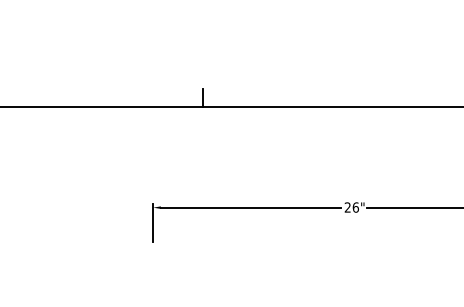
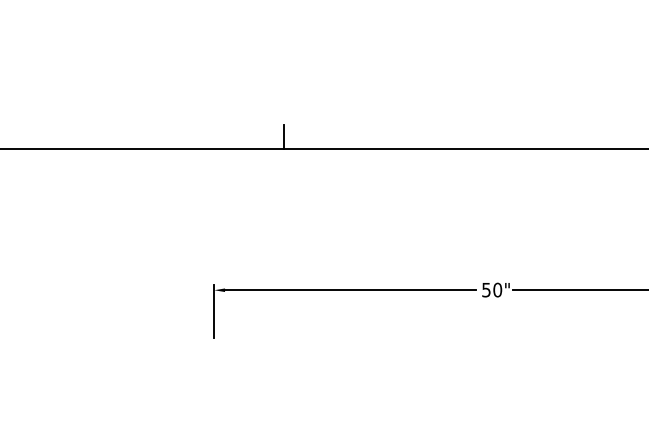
text: (351, 207) -> (491, 290), 26" -> 50"

